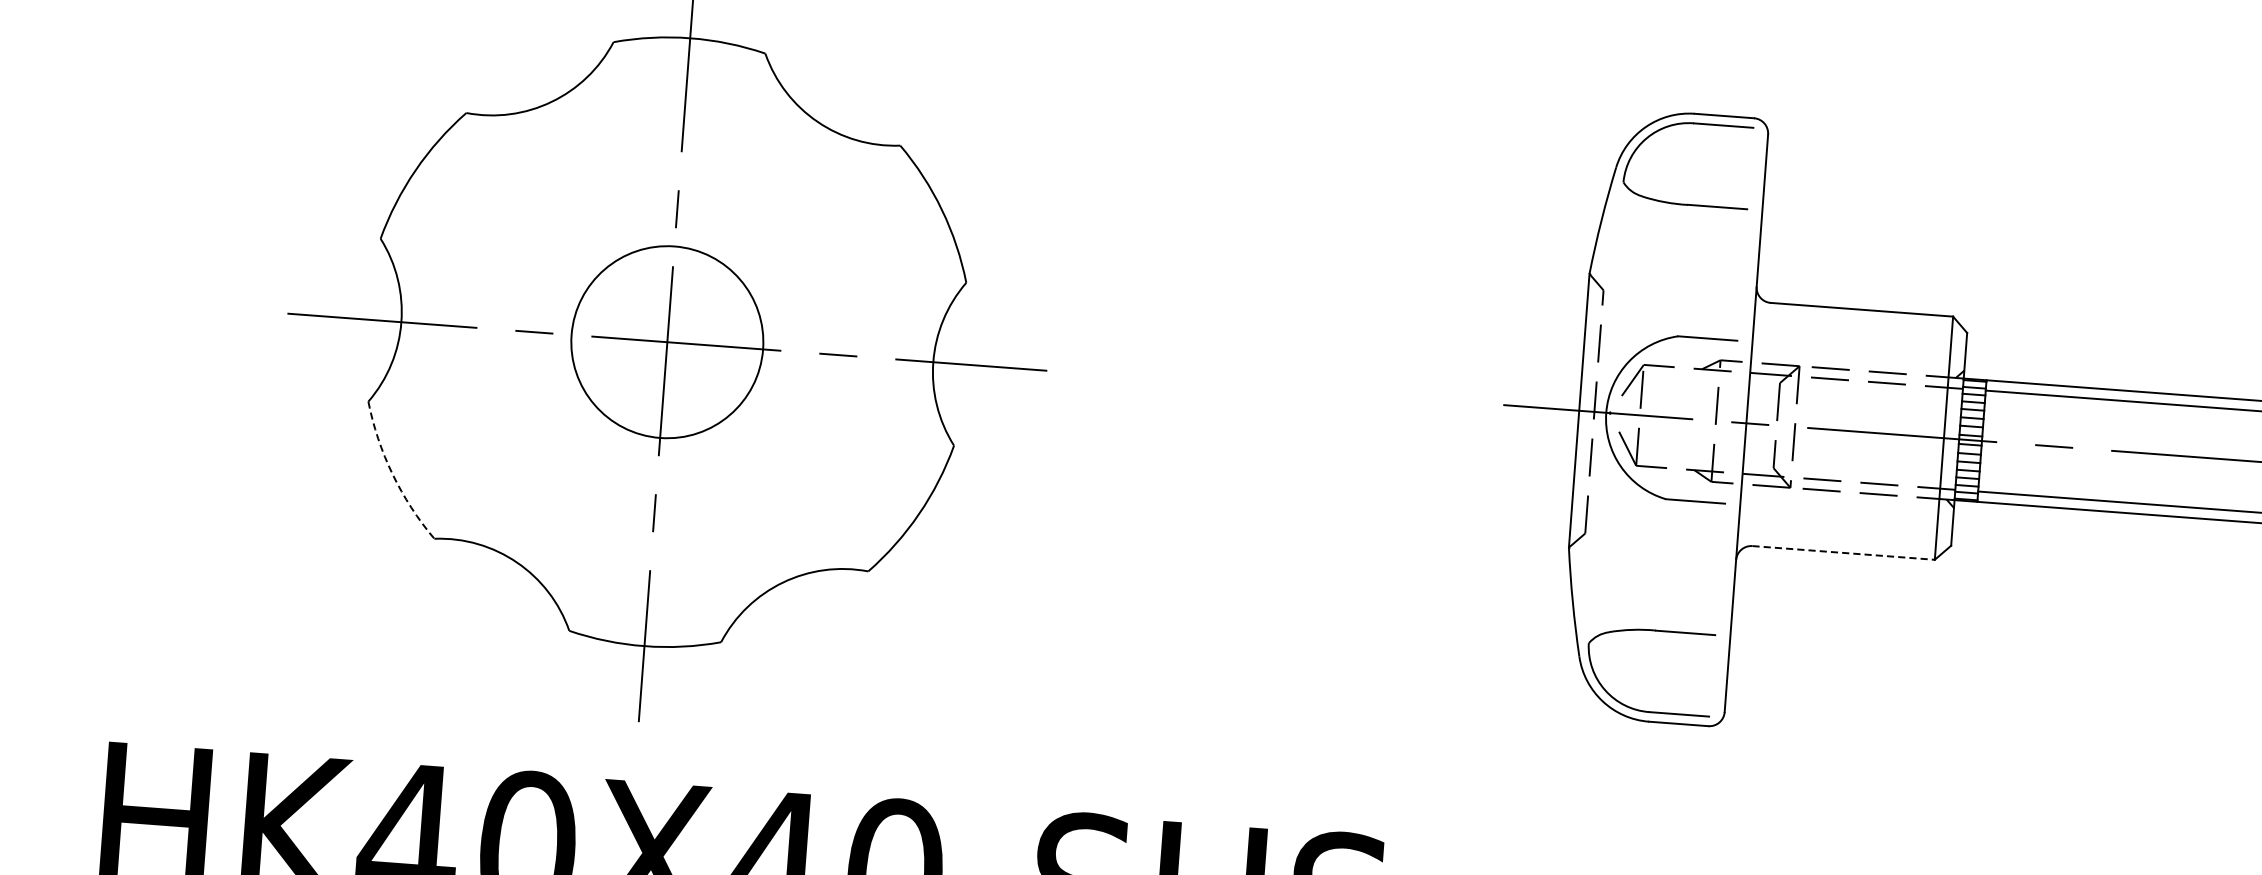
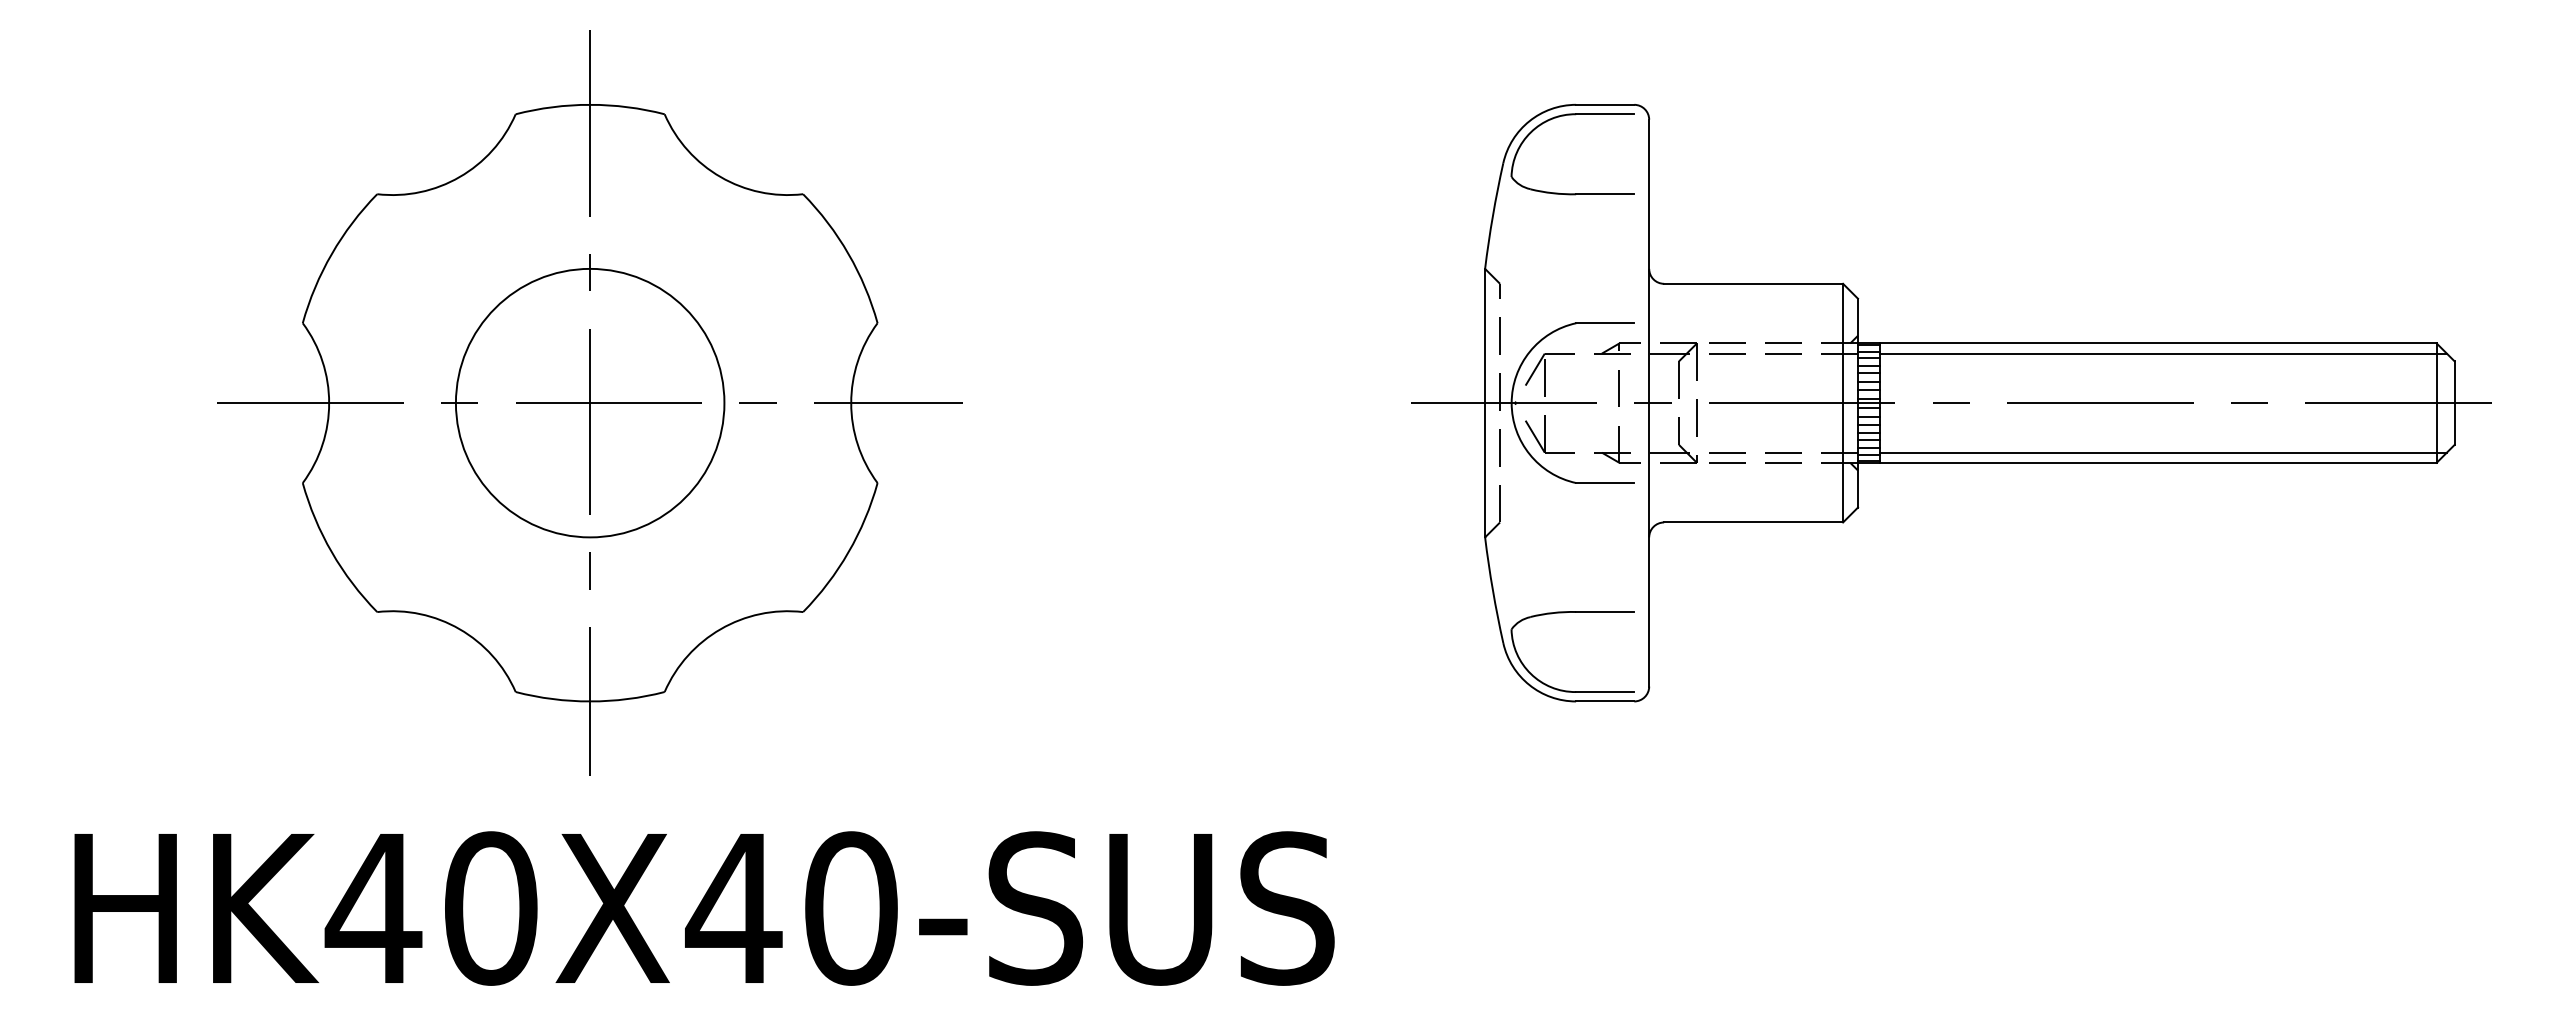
circle: (666, 341) -> (589, 402), size x1.43
arc: (392, 474) -> (331, 552), dashed -> solid
line: (1844, 553) -> (1754, 522), dashed -> solid

